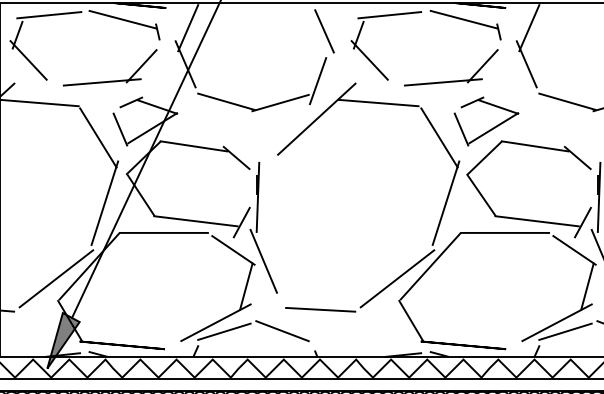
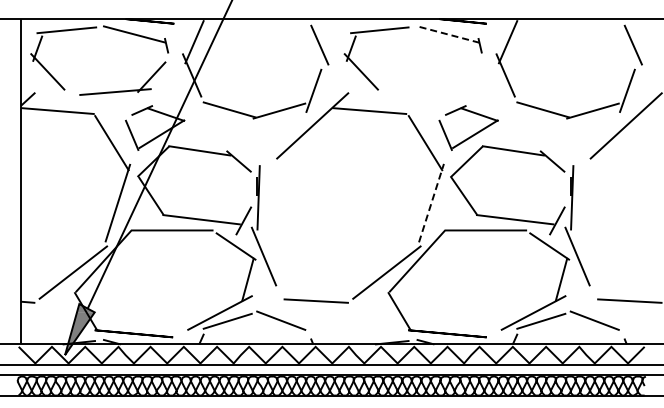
line: (464, 19) -> (448, 34), solid -> dashed
part: (450, 80) -> (435, 90), removed
line: (446, 202) -> (431, 202), solid -> dashed

